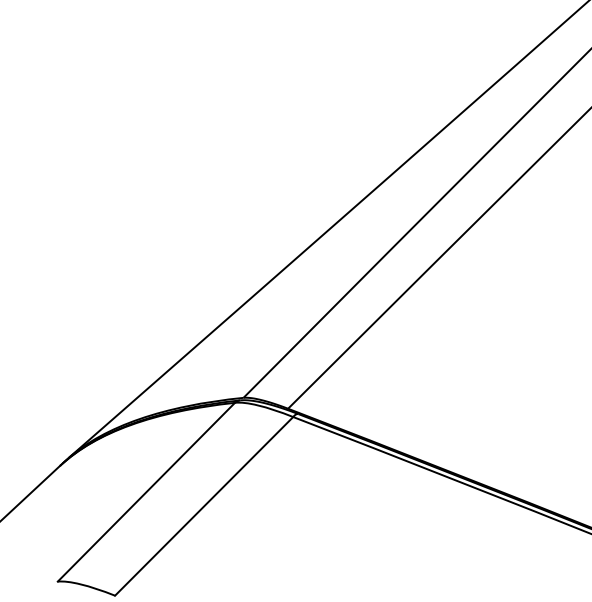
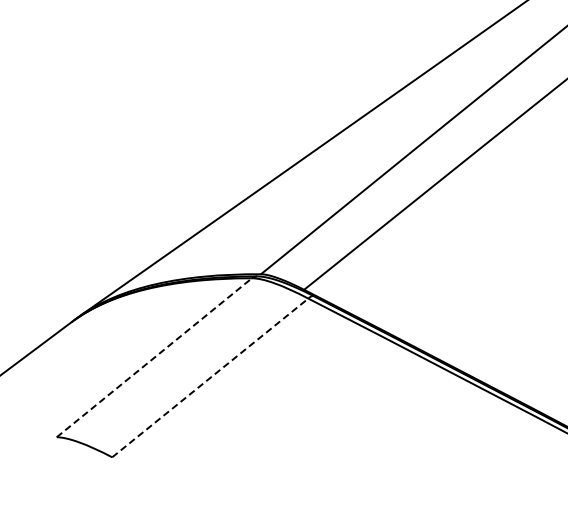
line: (146, 492) -> (154, 358), solid -> dashed
line: (204, 506) -> (210, 378), solid -> dashed

